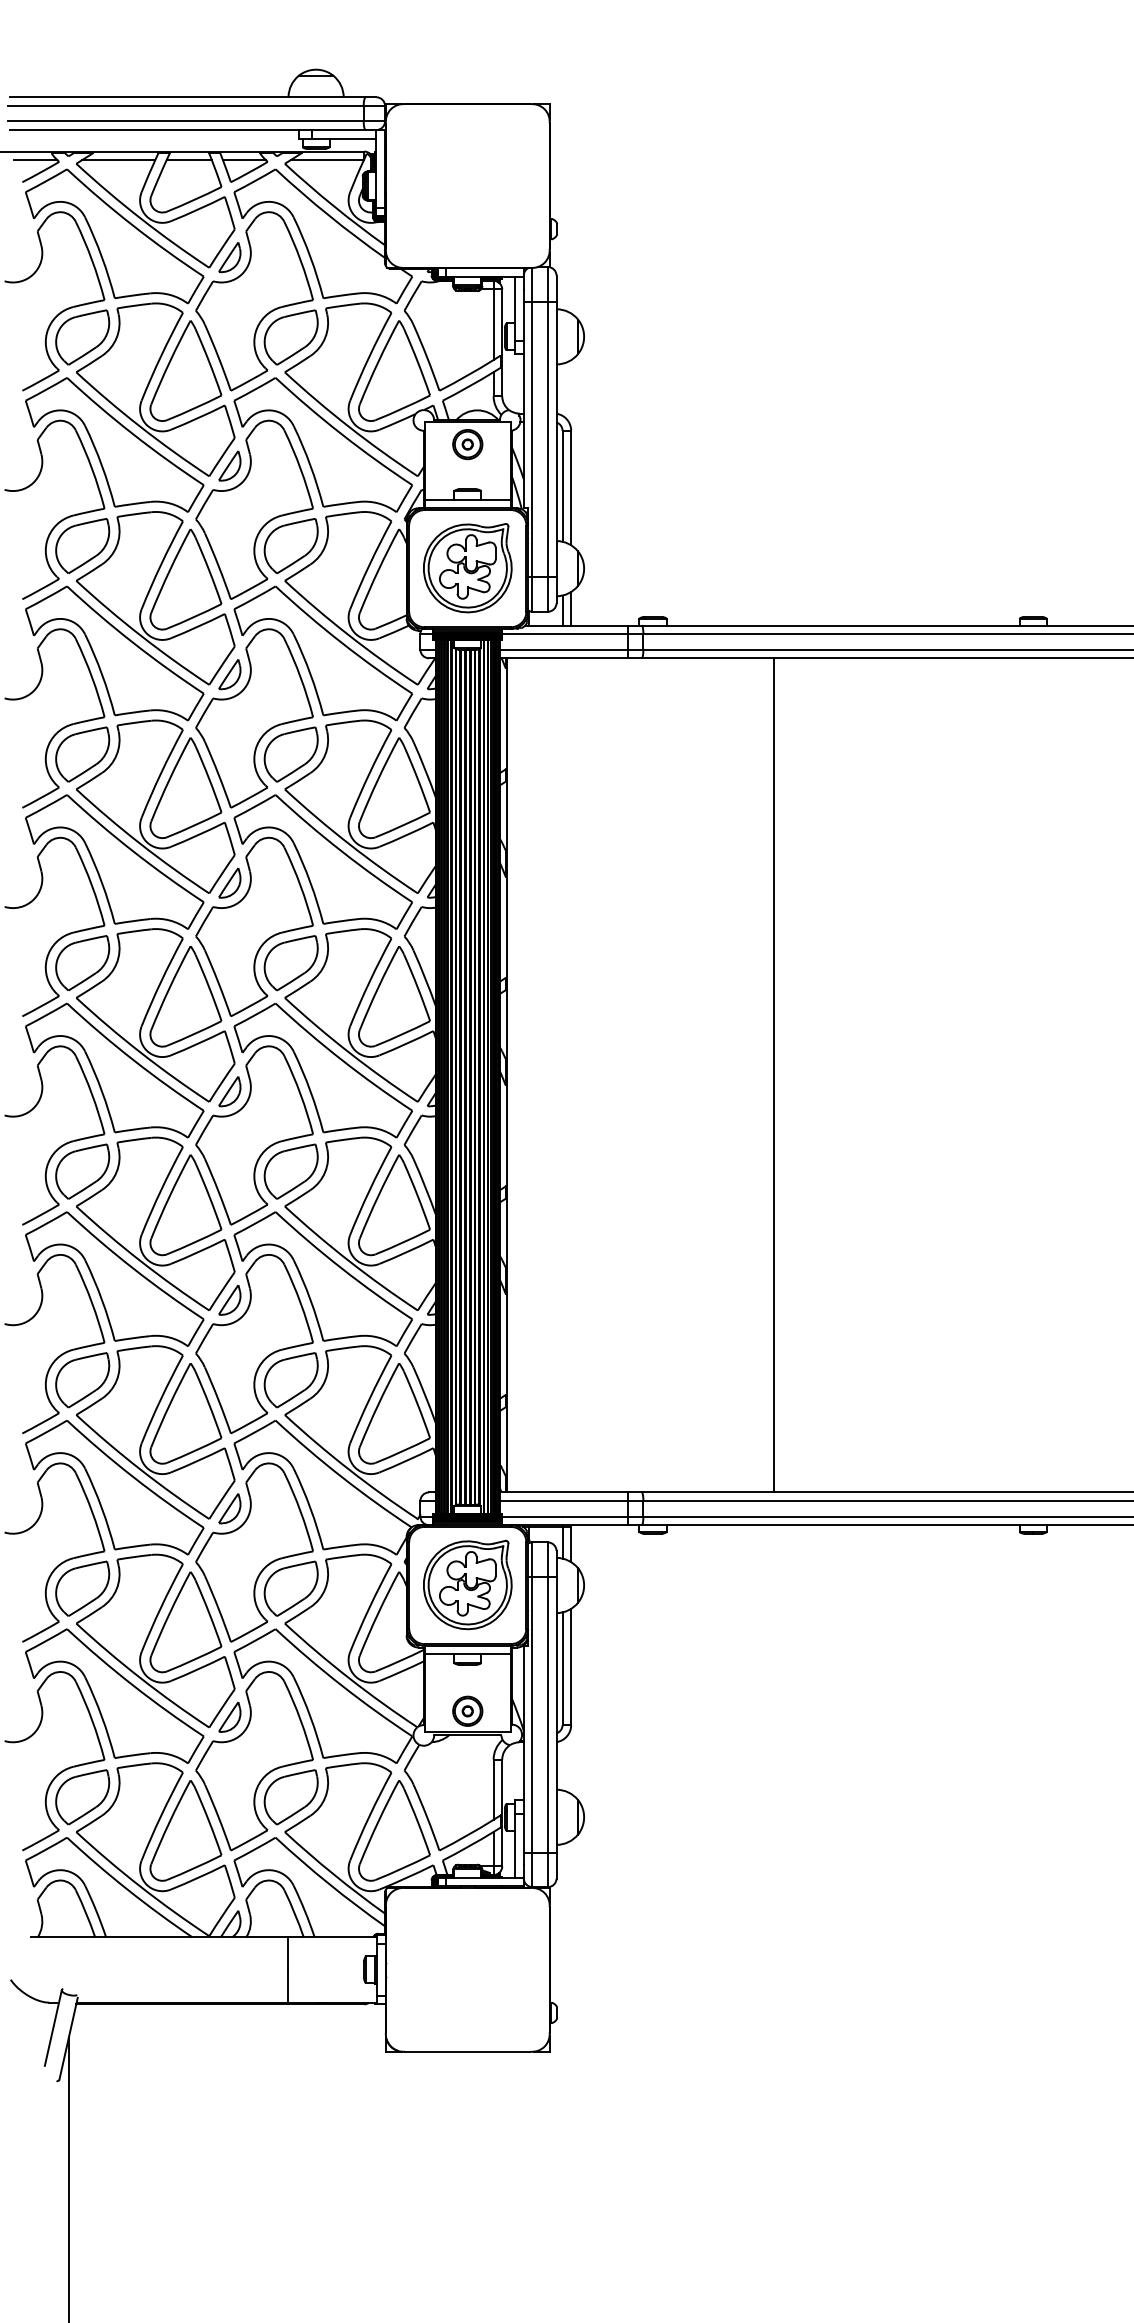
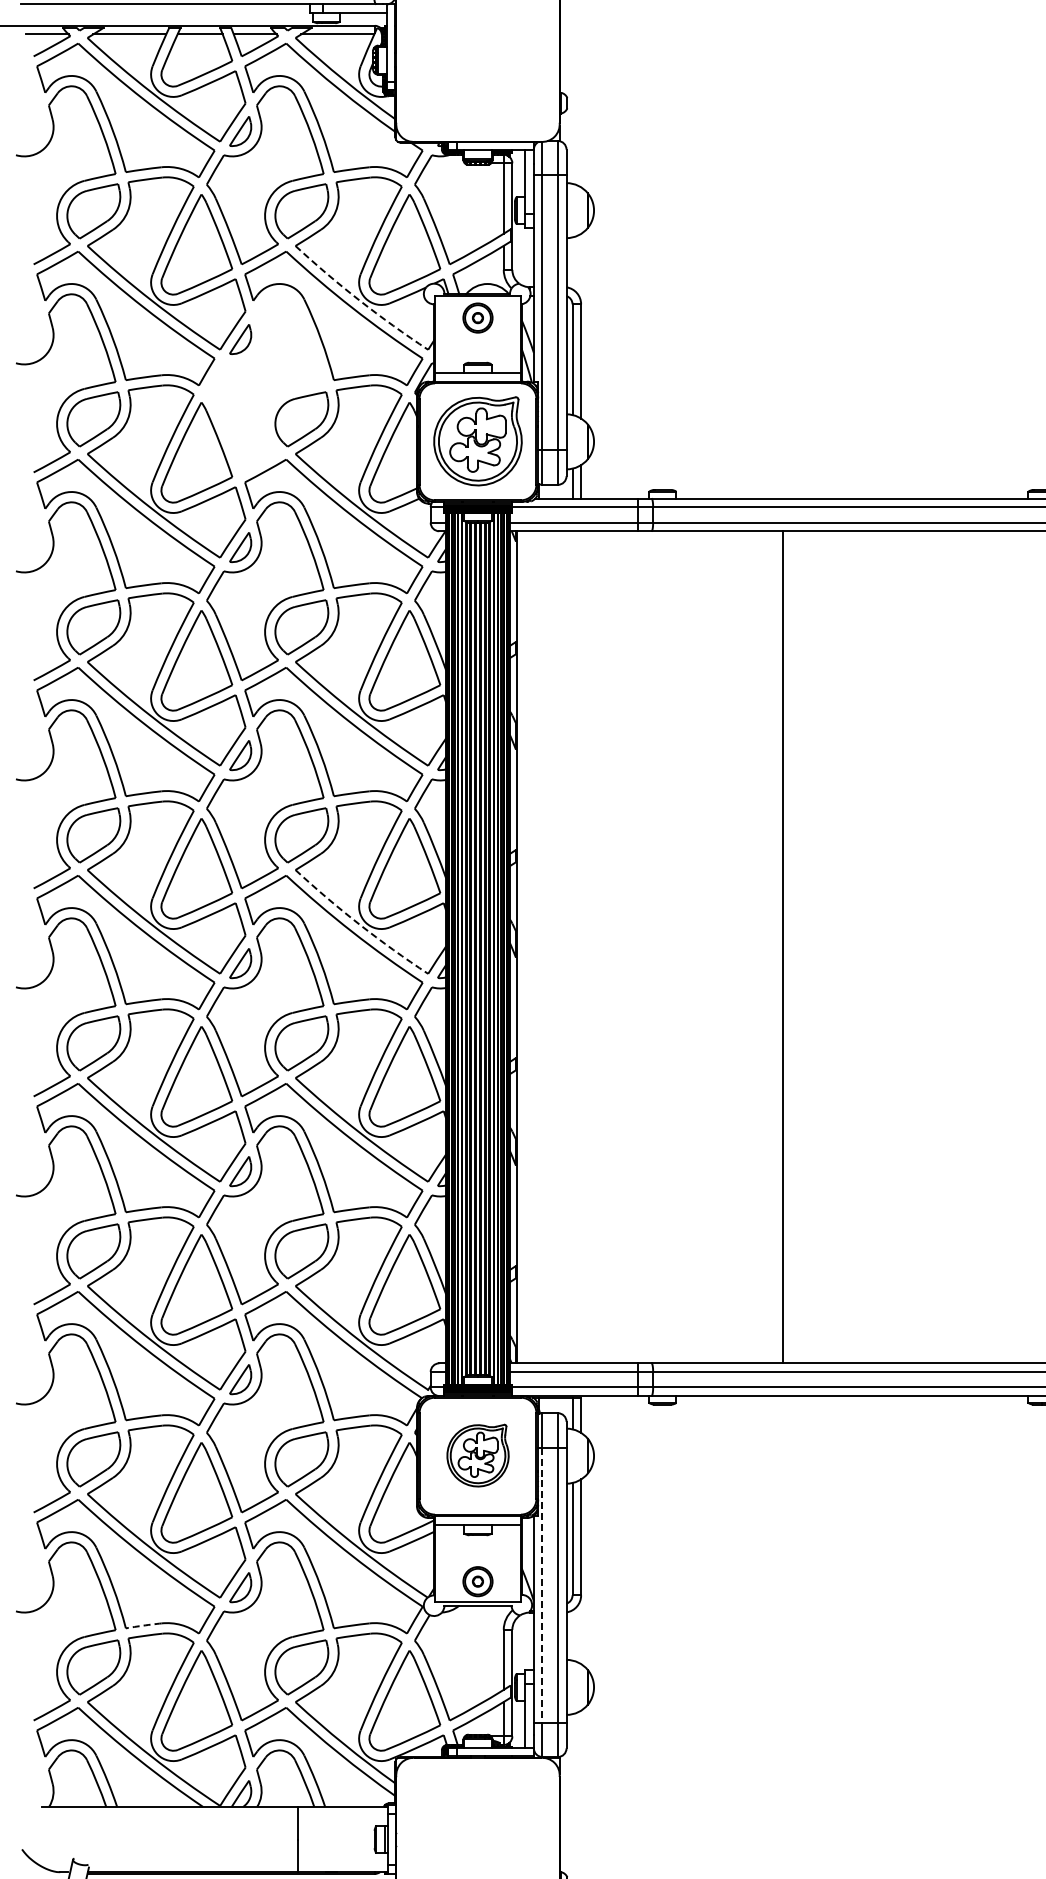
arc: (349, 427) -> (359, 301), solid -> dashed
part: (254, 509) -> (265, 382), removed
arc: (349, 1052) -> (359, 924), solid -> dashed
part: (467, 1584) -> (477, 1455), size x0.7
line: (532, 1714) -> (542, 1584), solid -> dashed
arc: (132, 1755) -> (143, 1625), solid -> dashed

